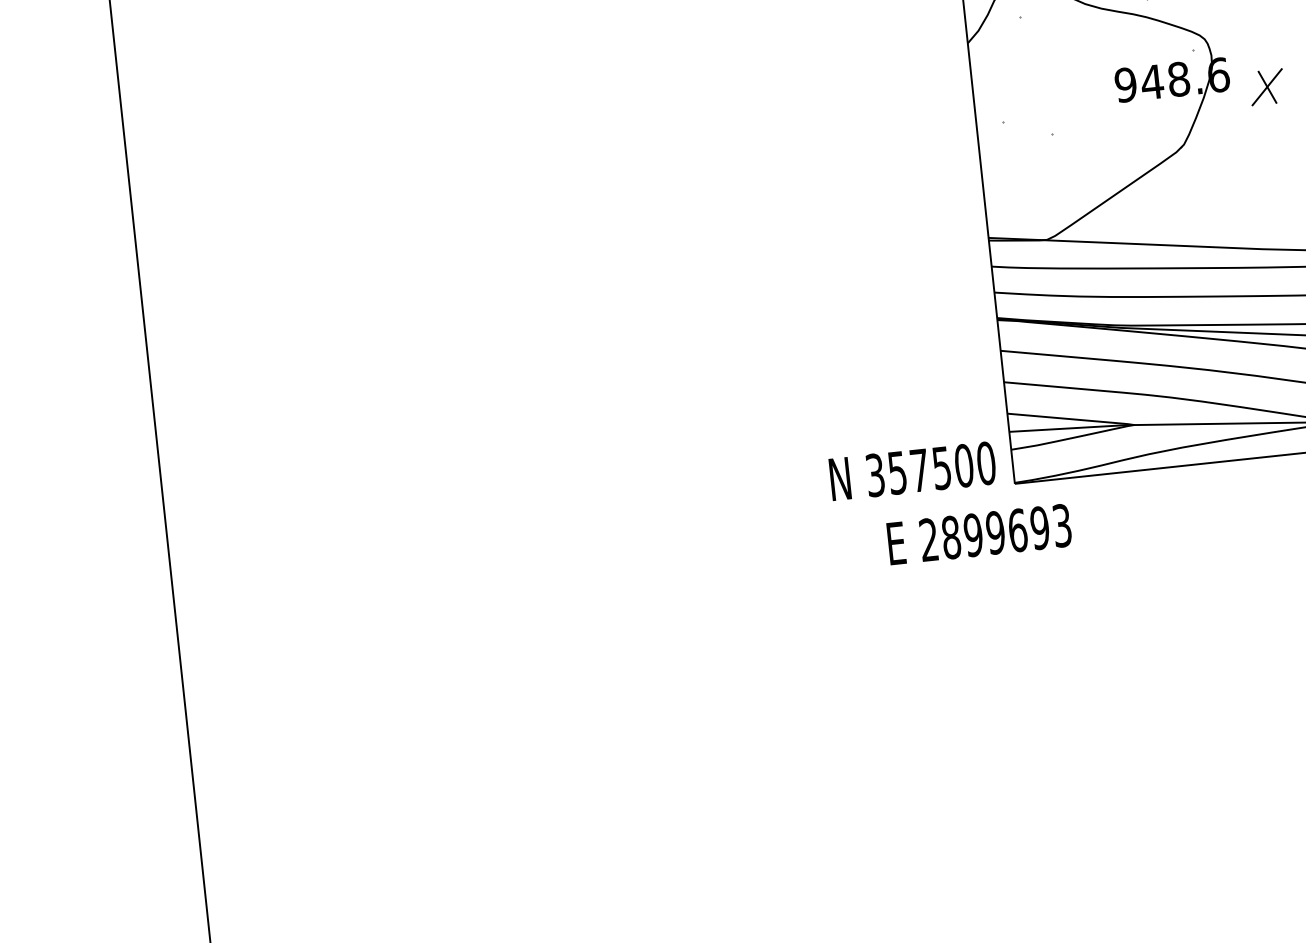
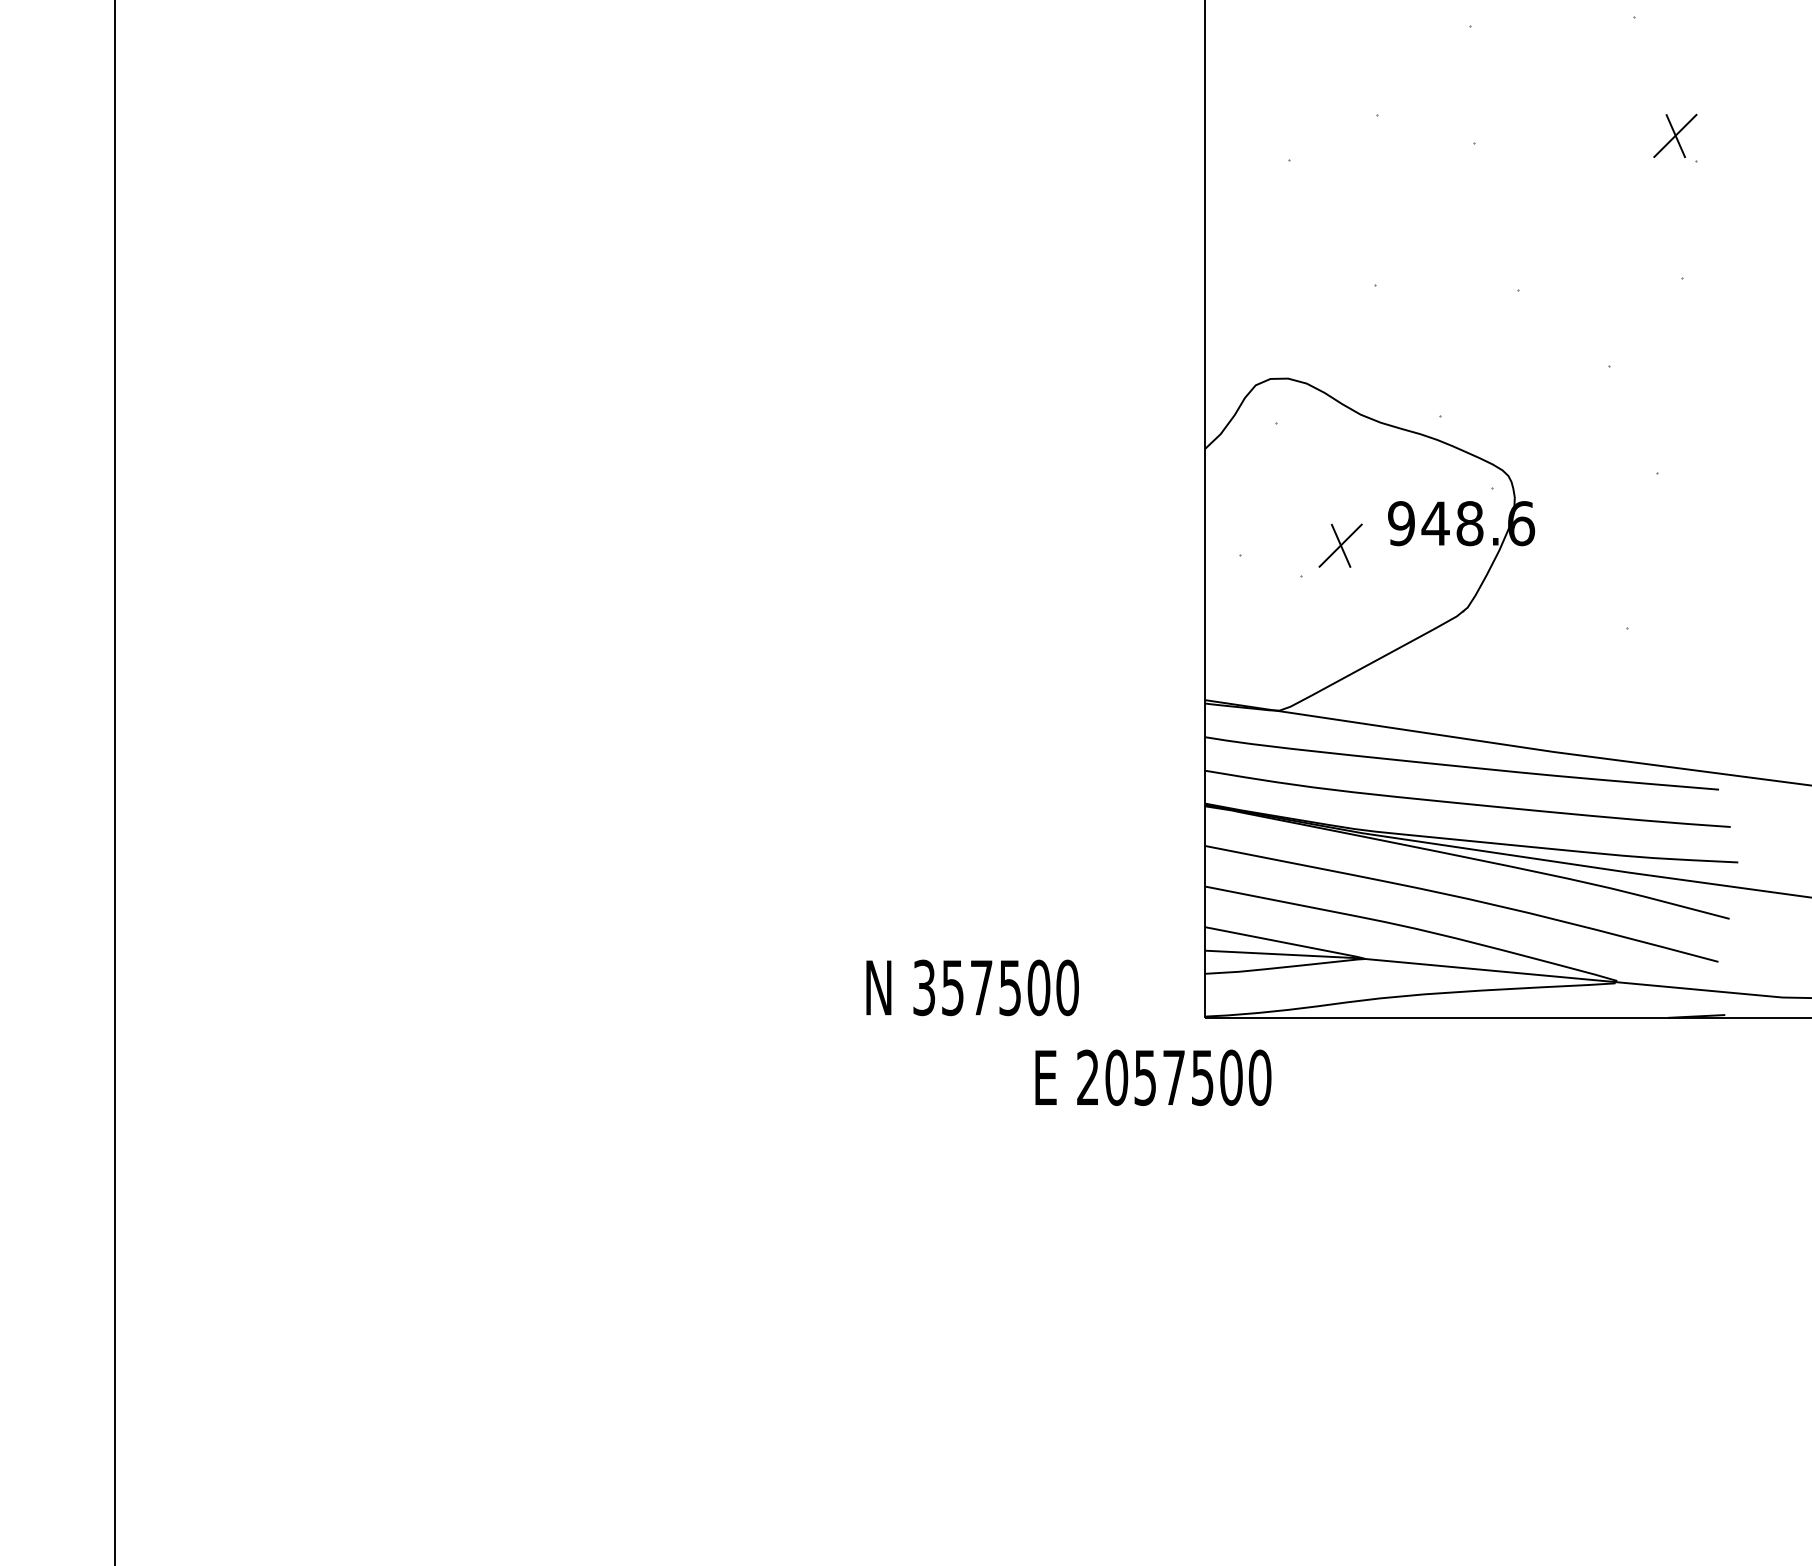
part: (1267, 87) -> (1340, 545), moved
text: (912, 471) -> (972, 987), moved
text: (1006, 531) -> (1188, 1077), 2899693 -> 2057500

